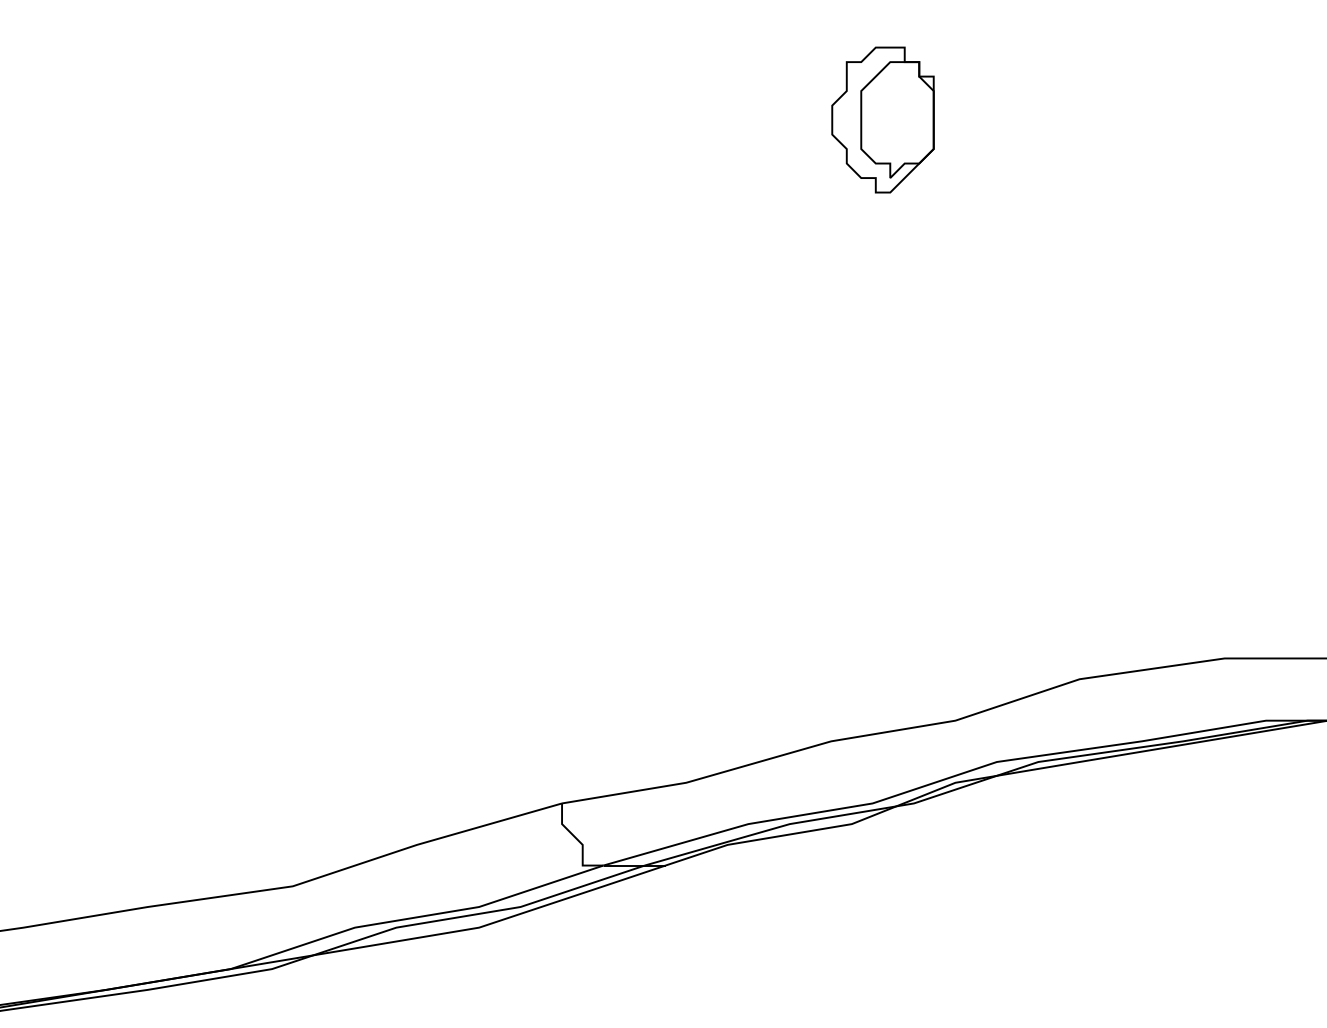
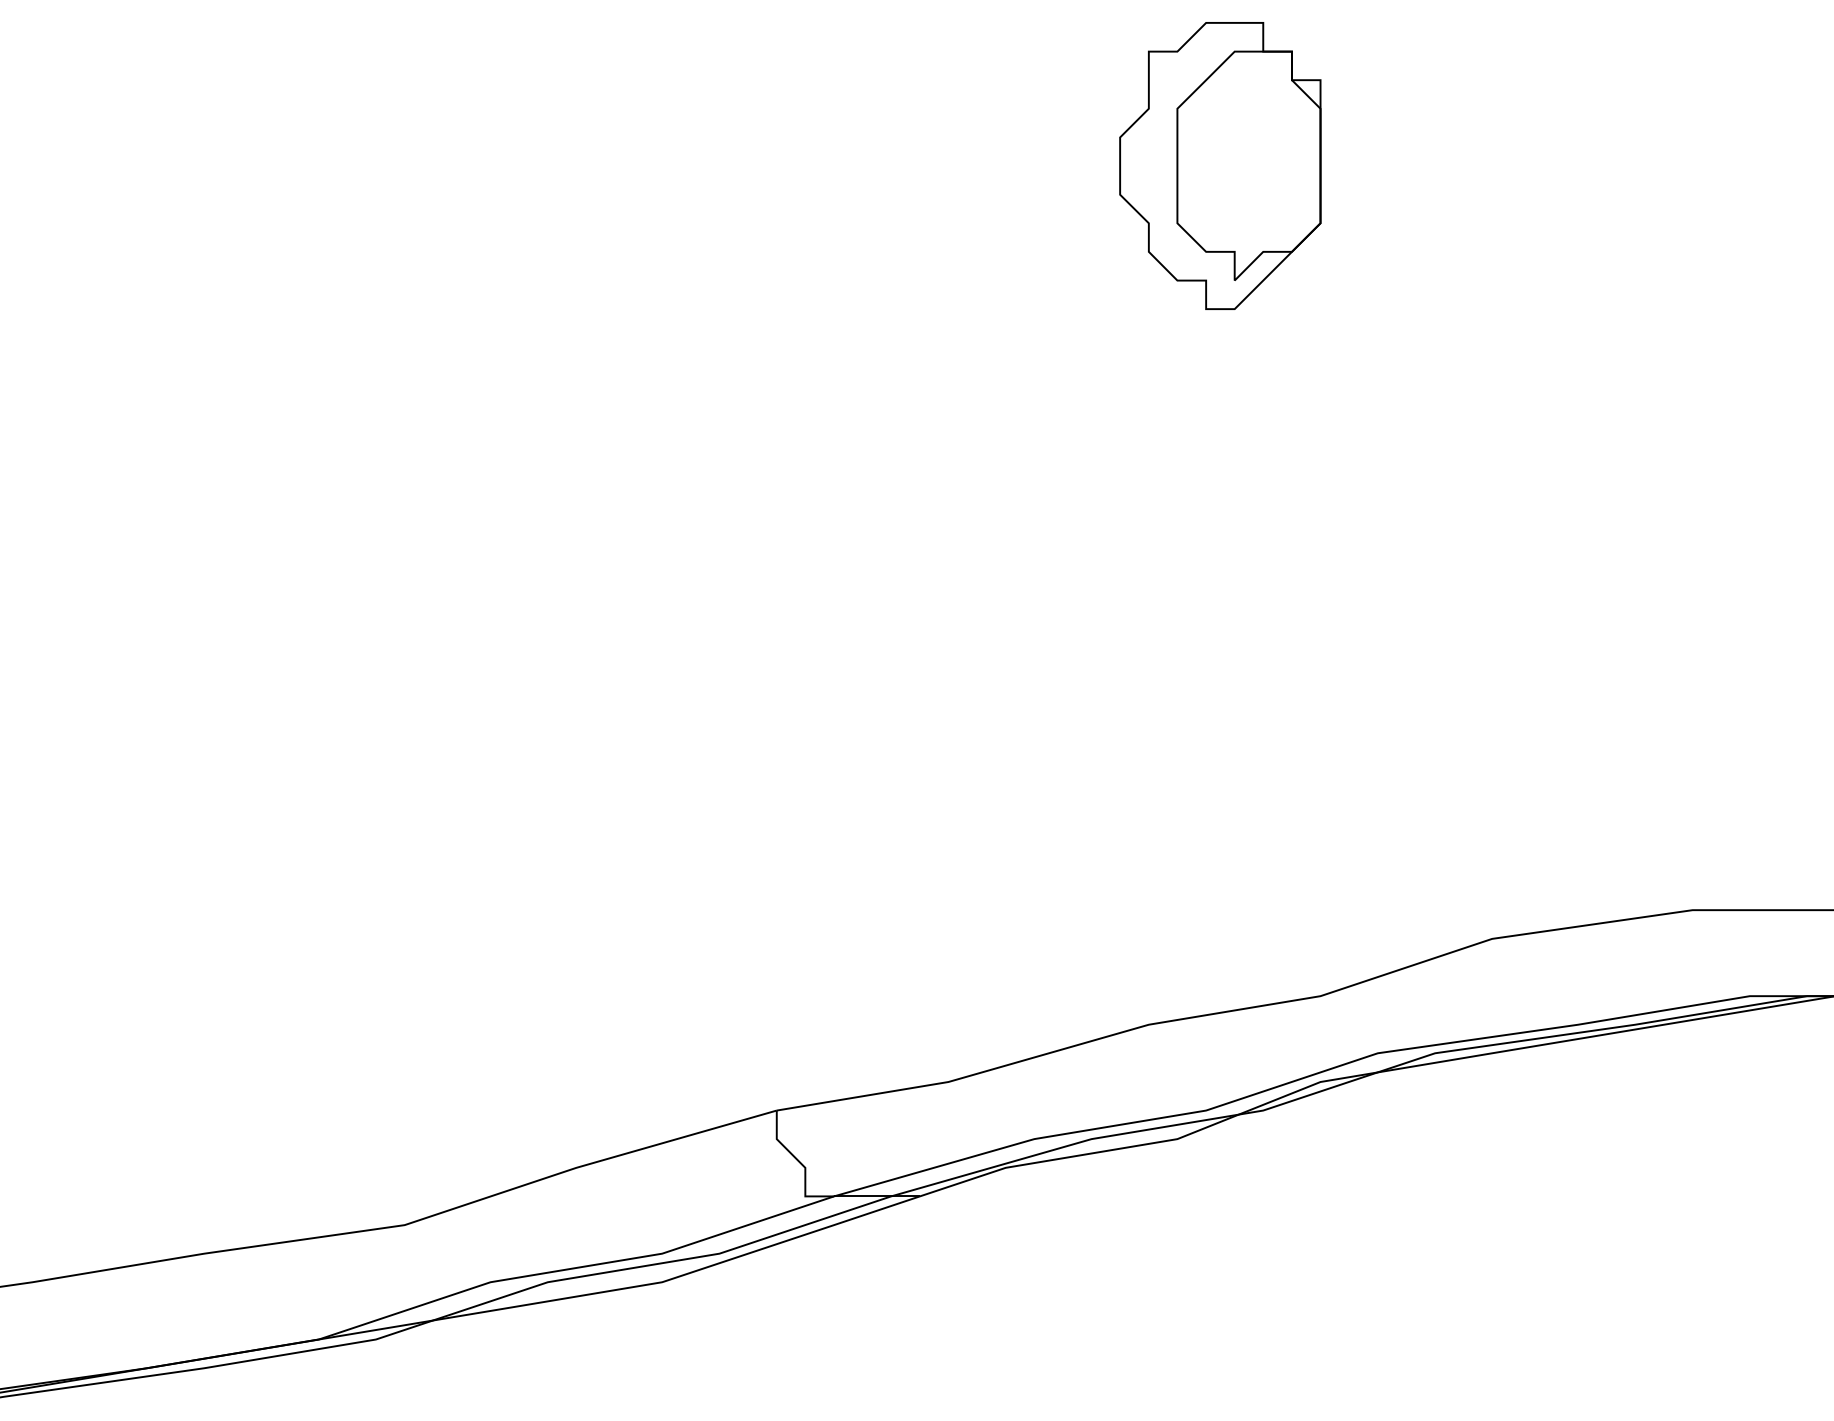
part: (883, 119) -> (1220, 165), size x1.43

